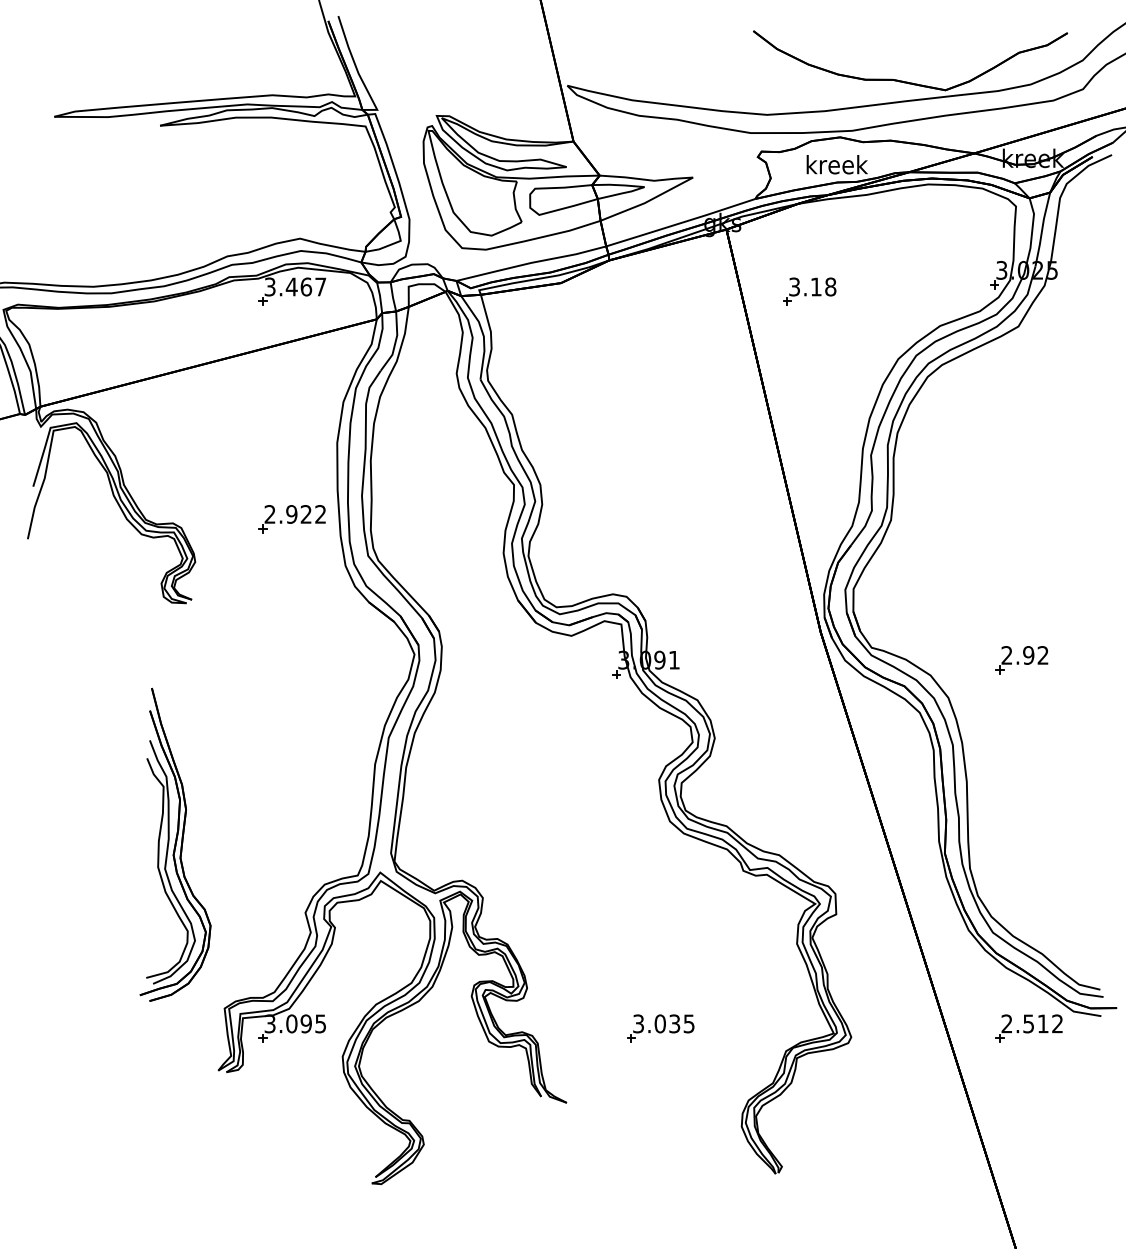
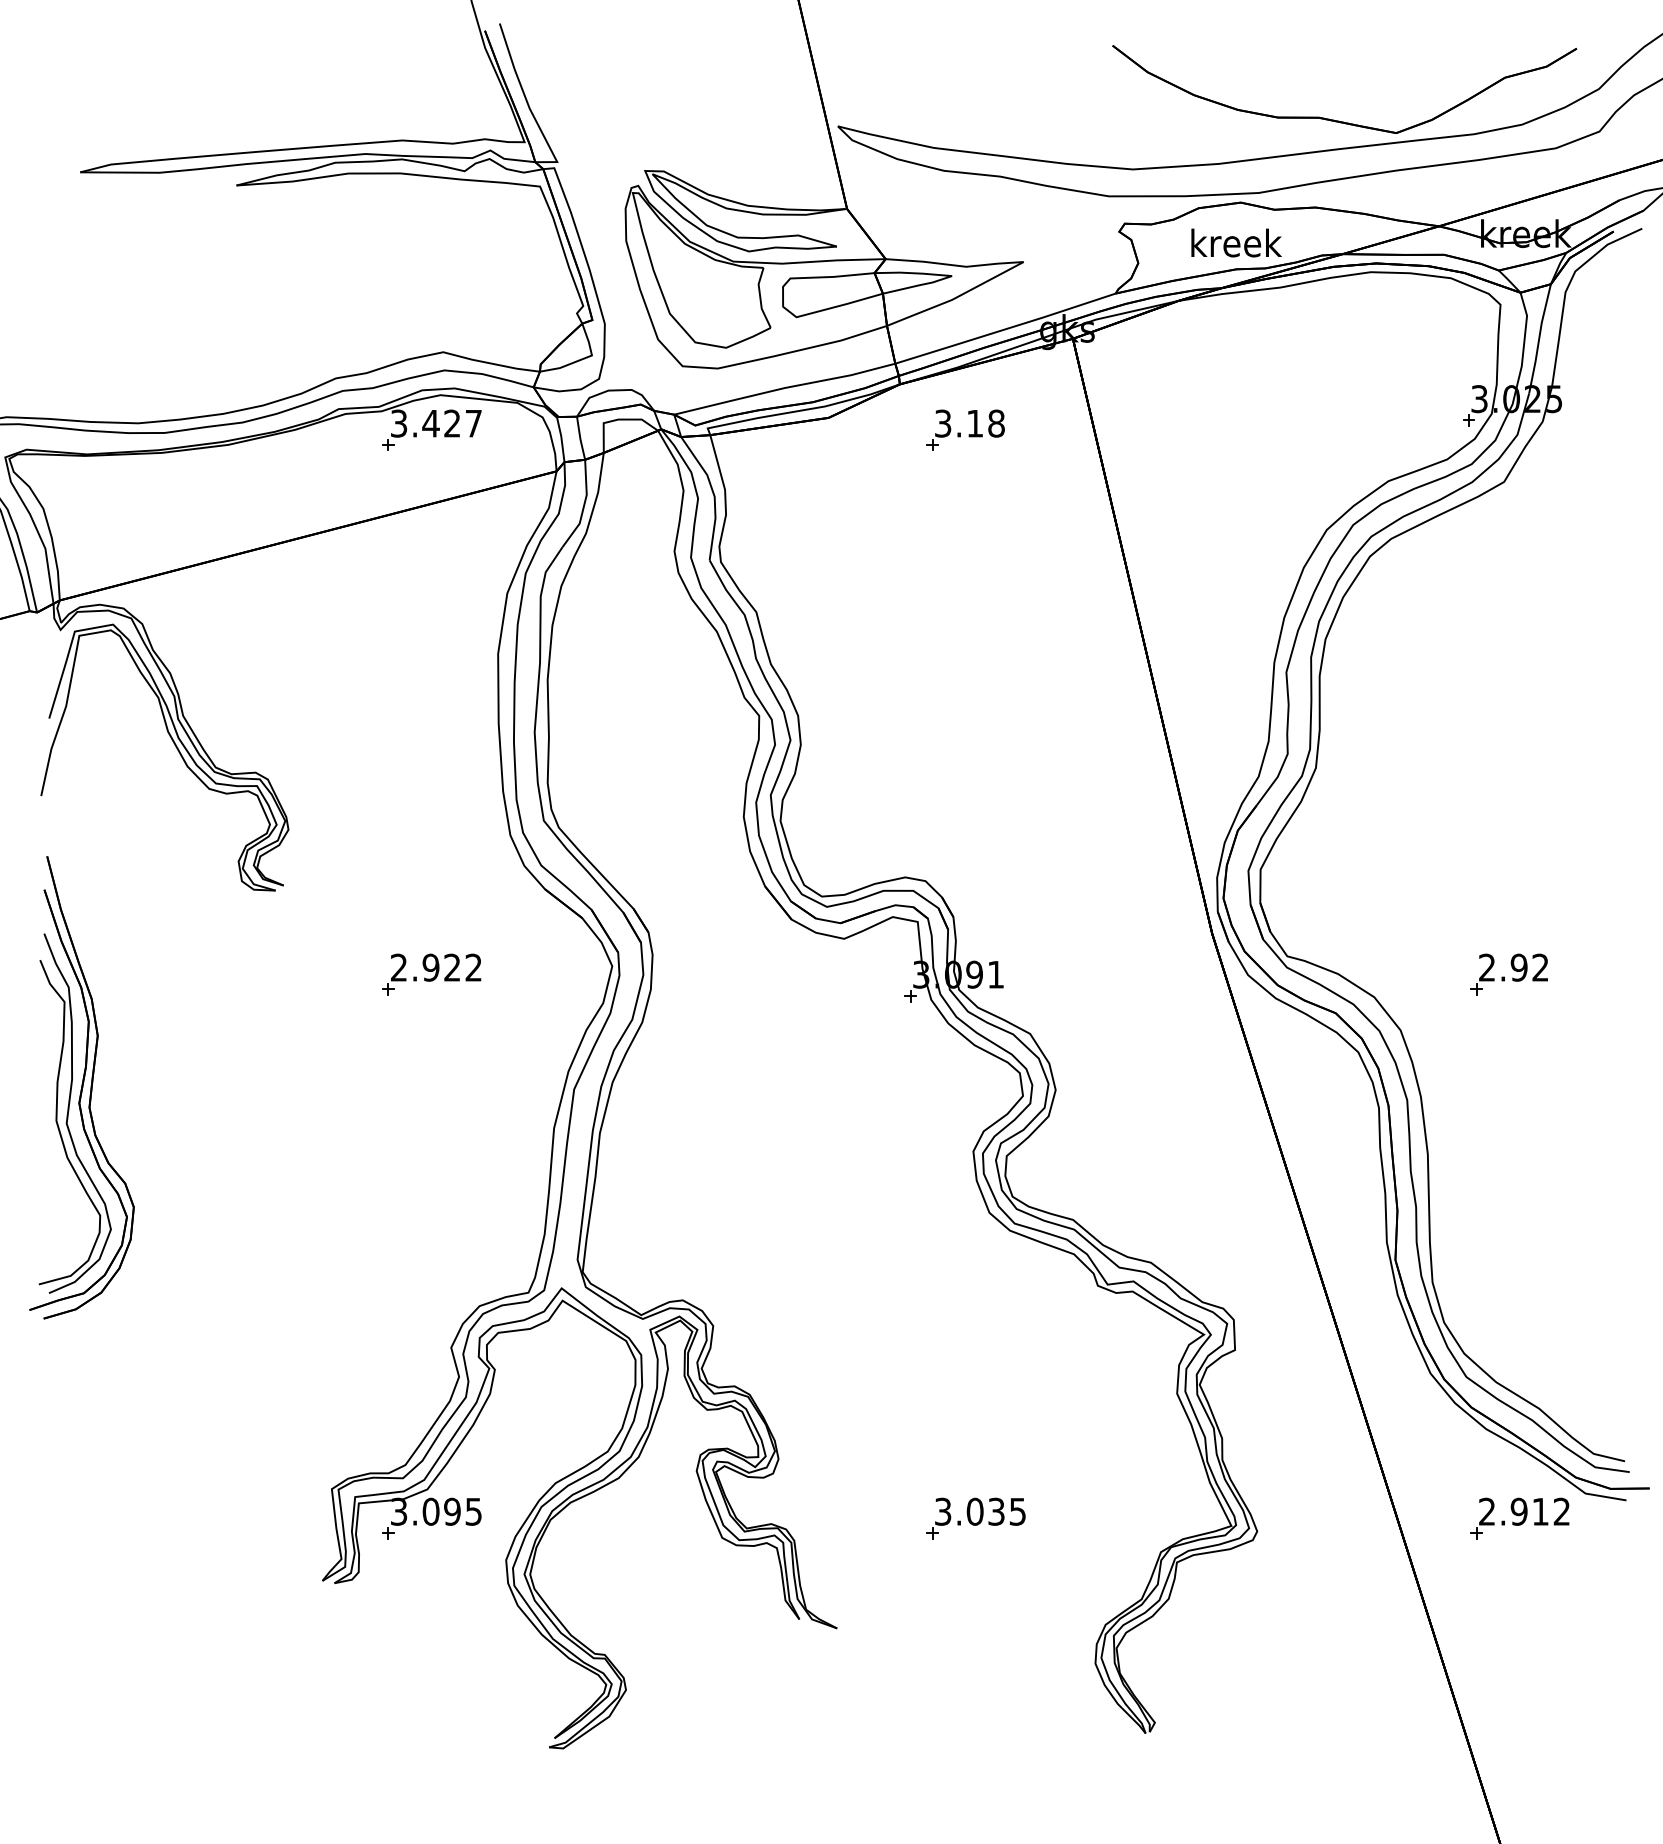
text: (306, 286) -> (452, 422), 3.467 -> 3.427
part: (809, 291) -> (965, 430), moved
part: (291, 519) -> (430, 975), moved
part: (175, 844) -> (82, 1087), moved
text: (1028, 1023) -> (1518, 1511), 2.512 -> 2.912

